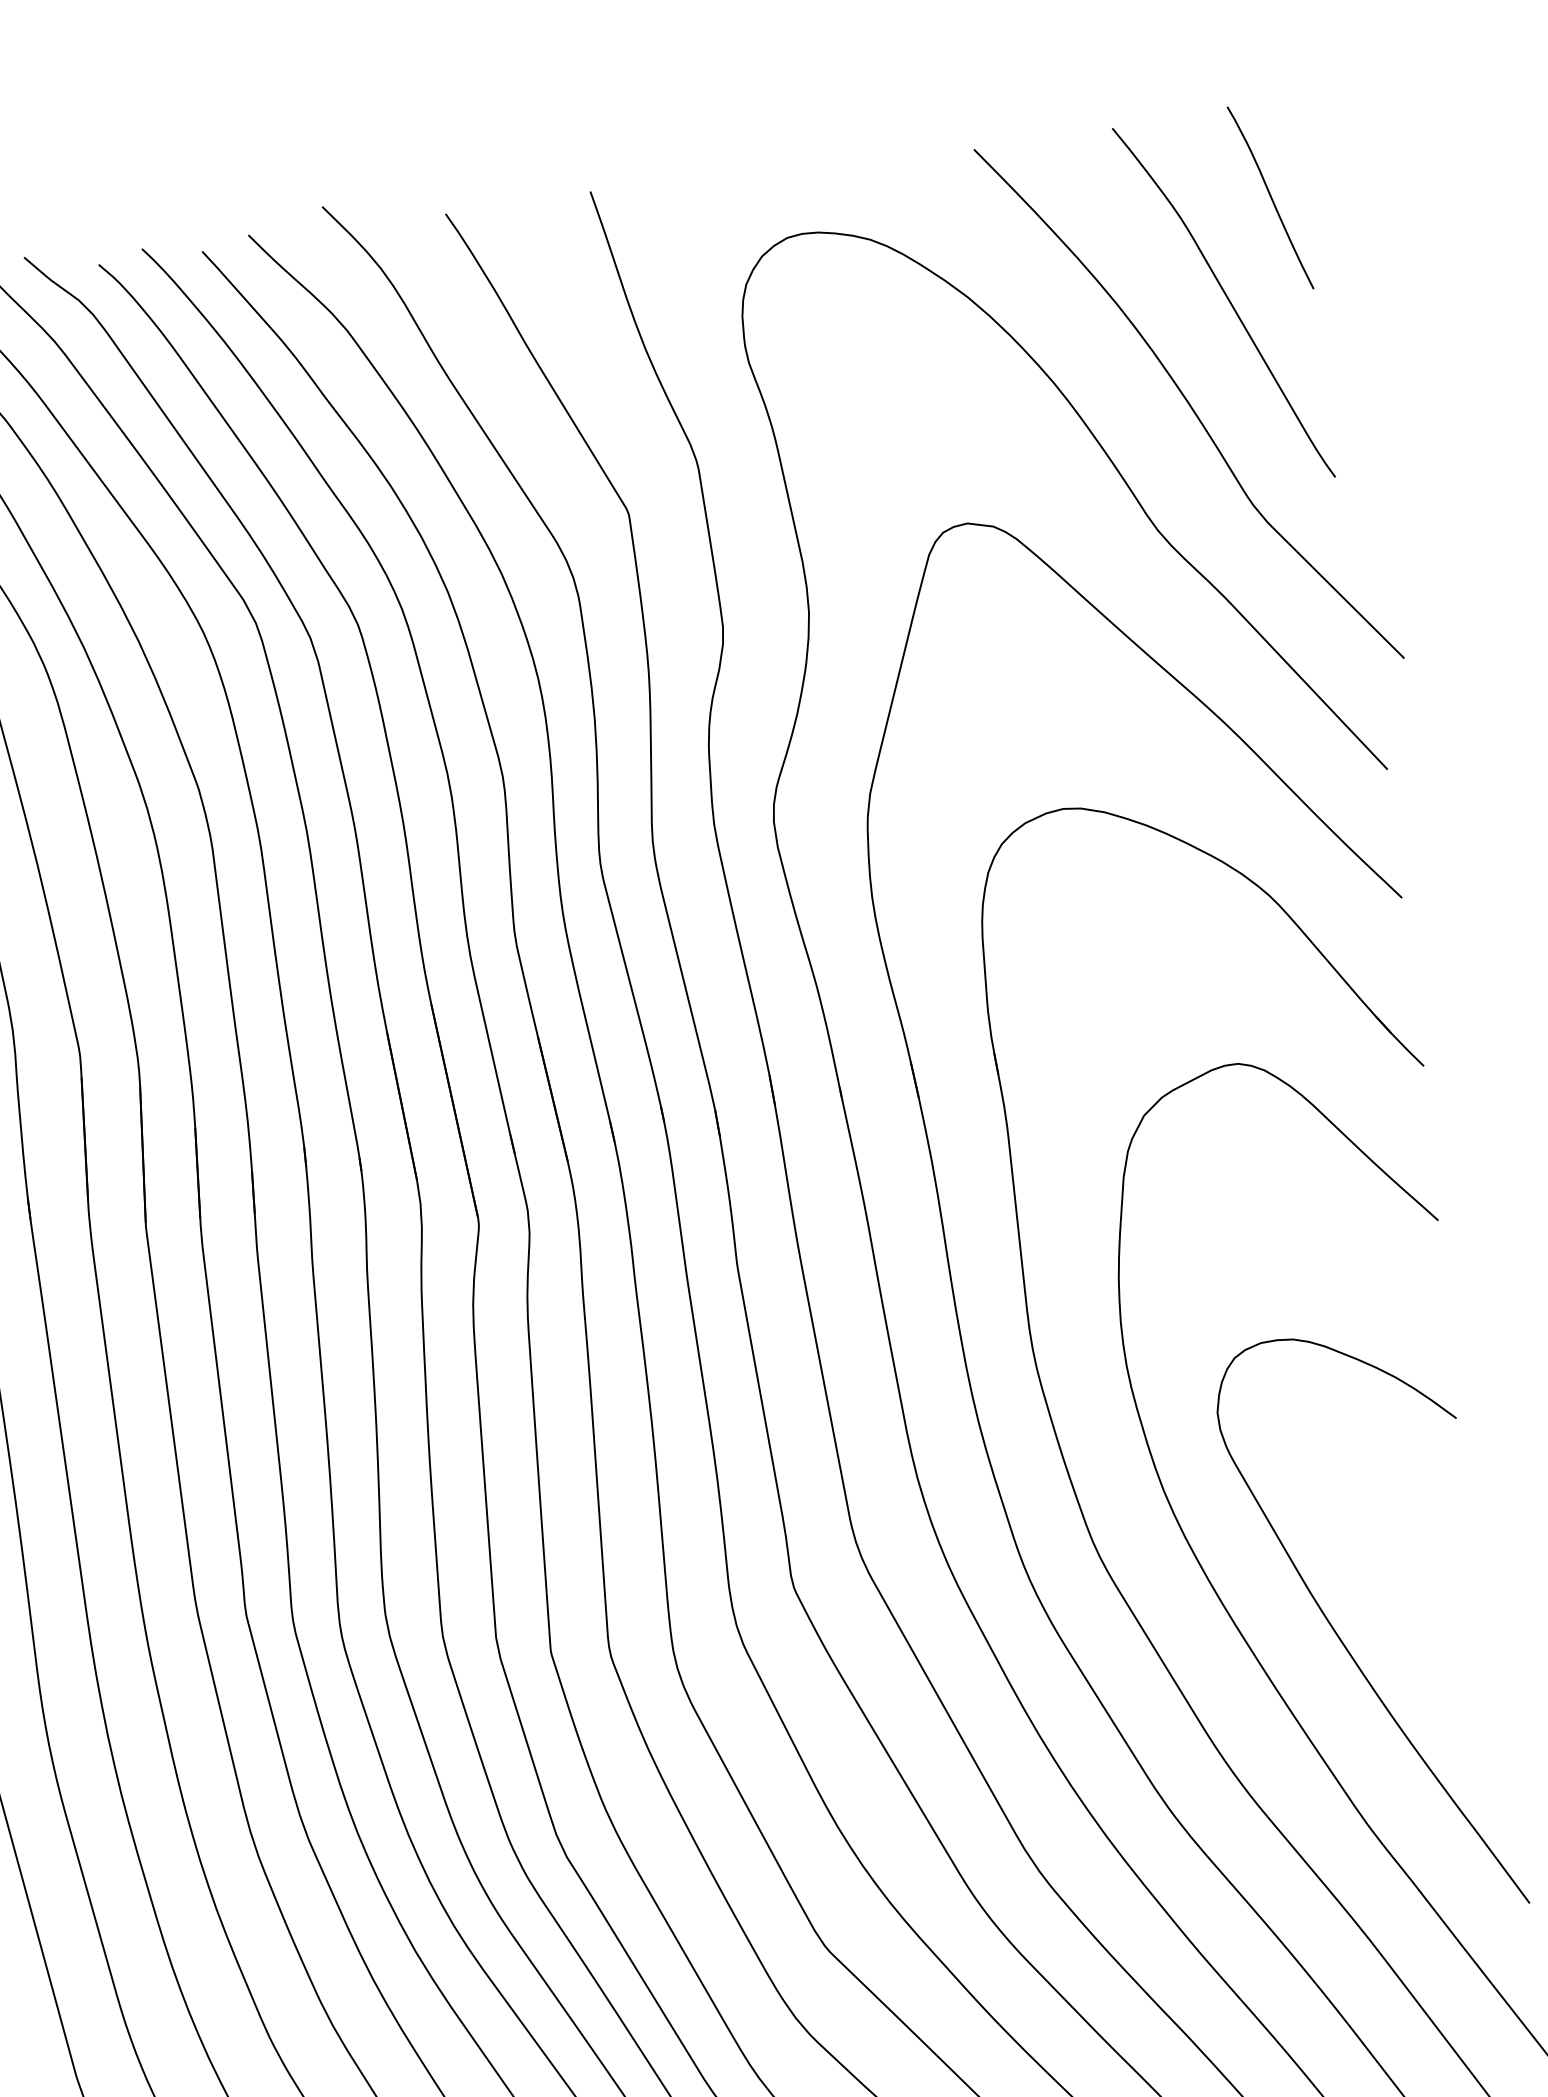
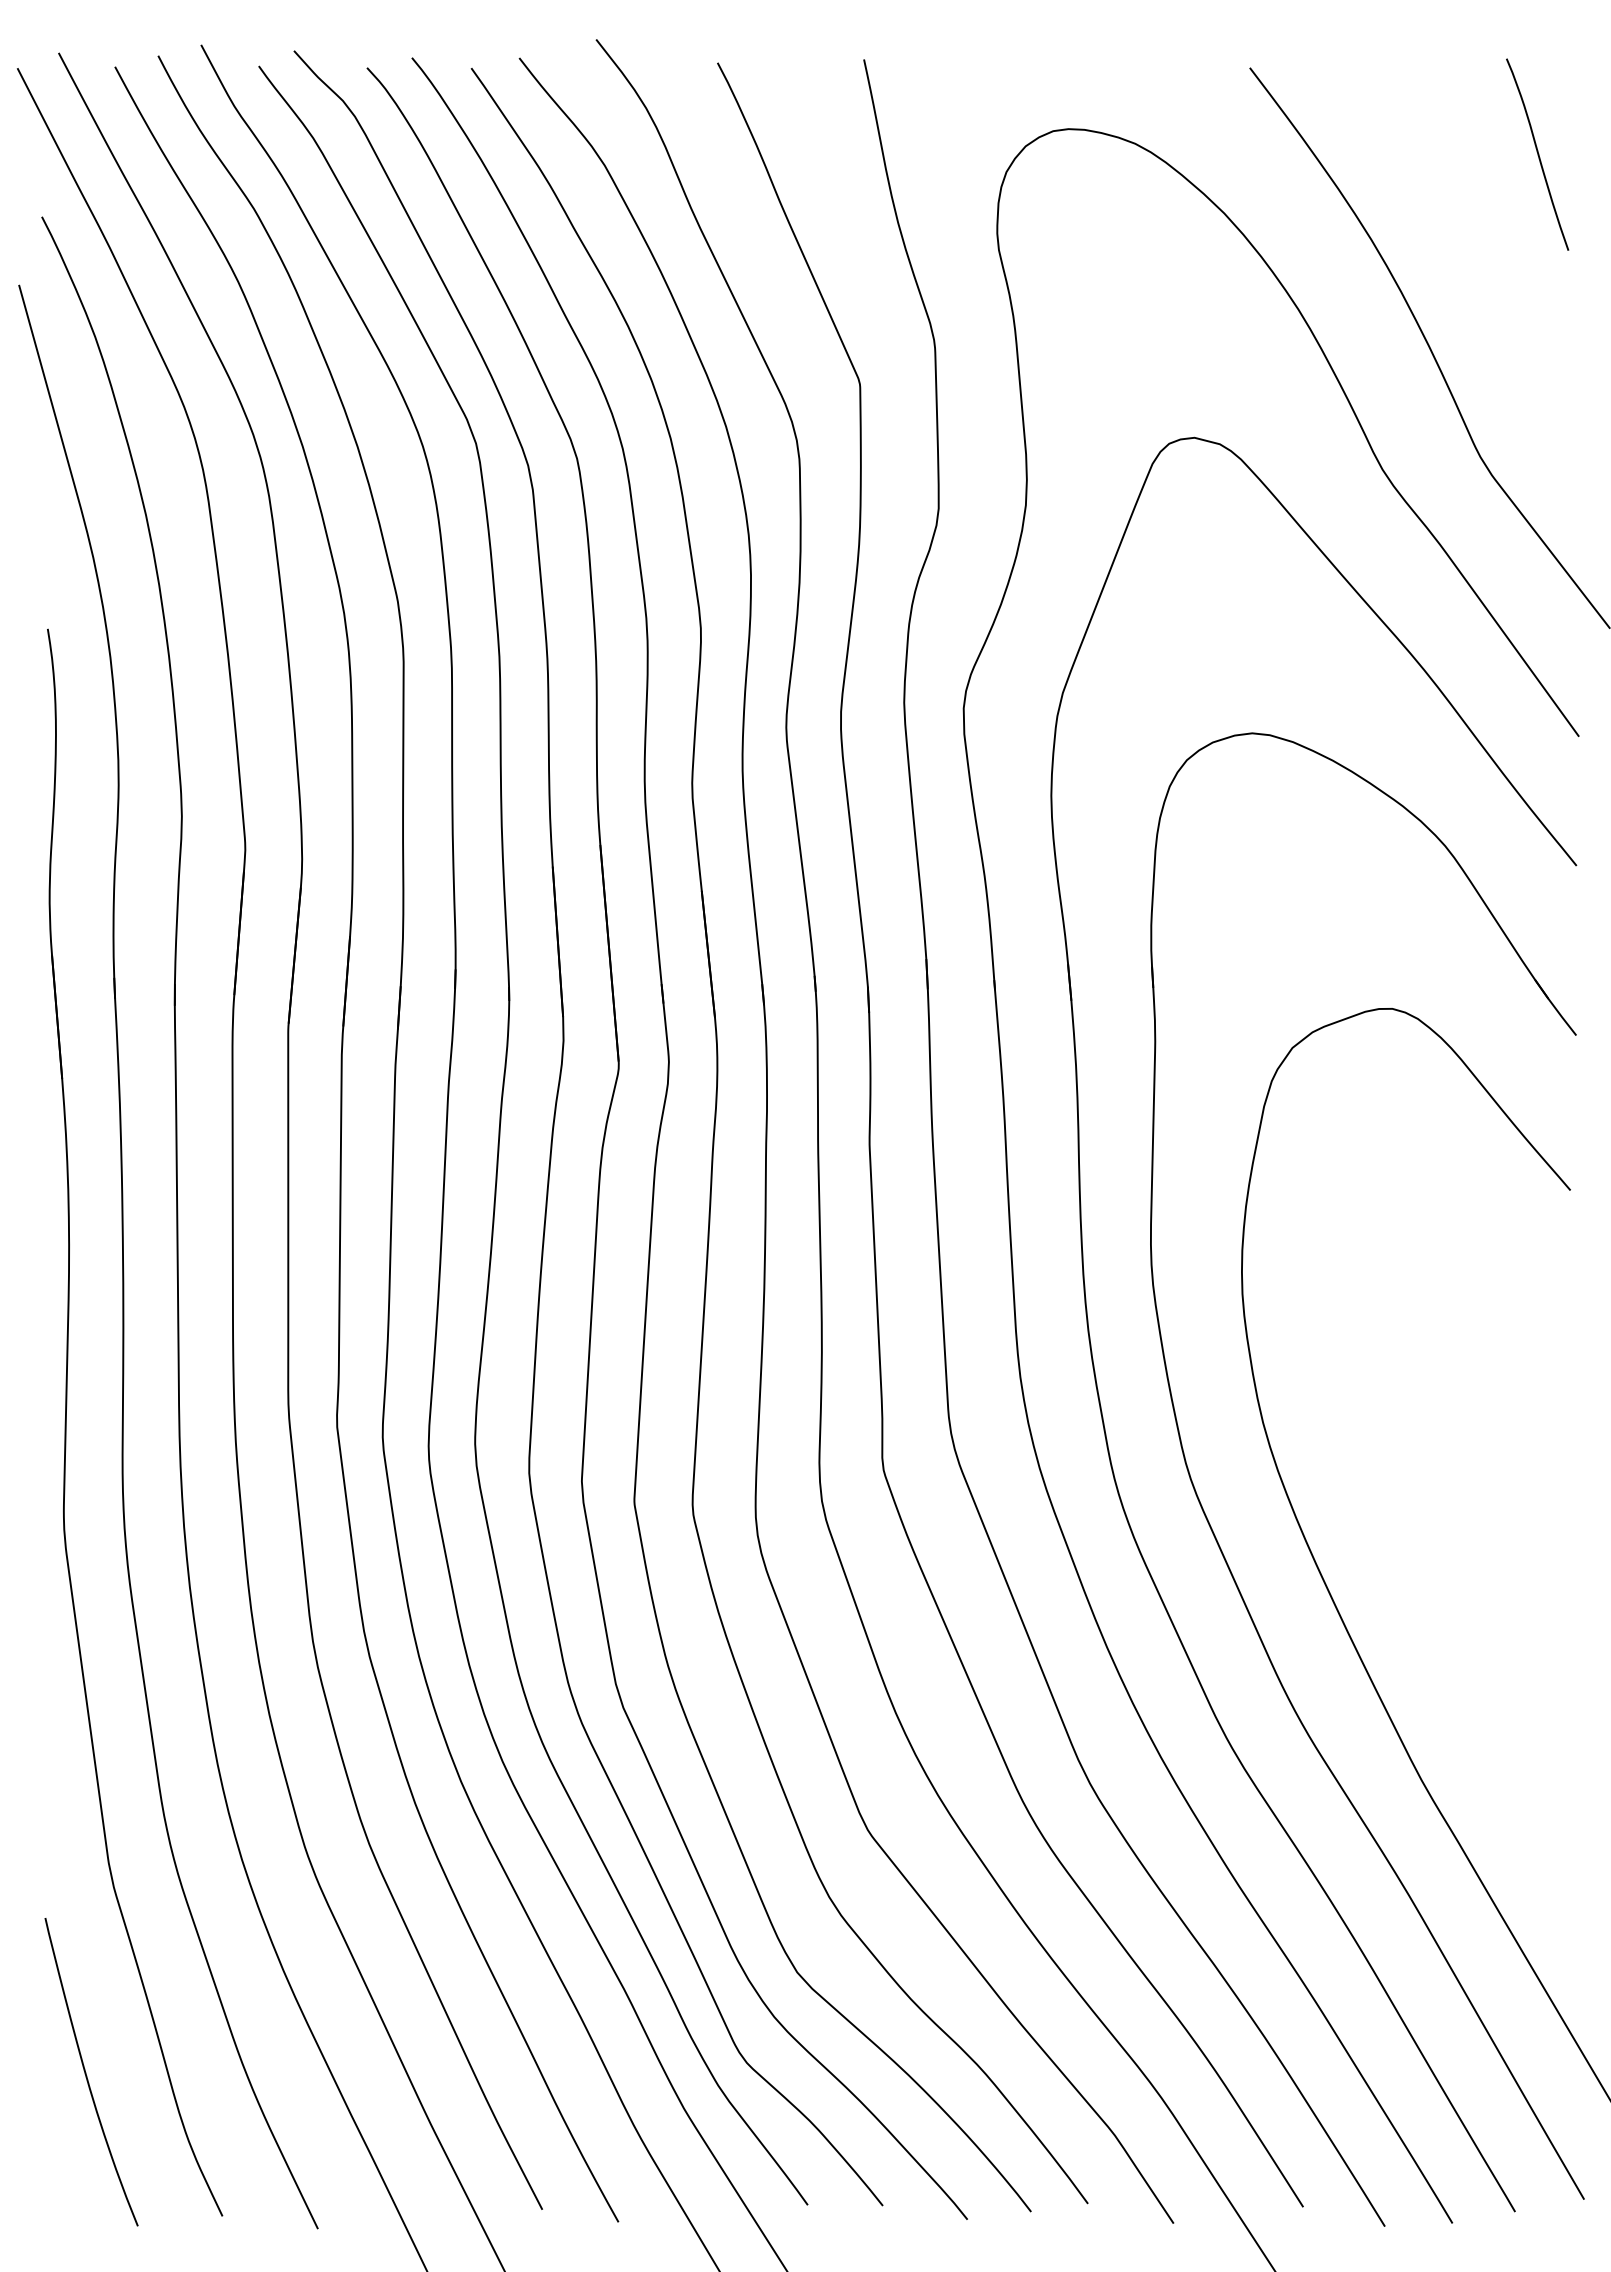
curve: (1227, 299) -> (1481, 249), removed
curve: (1343, 1642) -> (1421, 1596), removed

